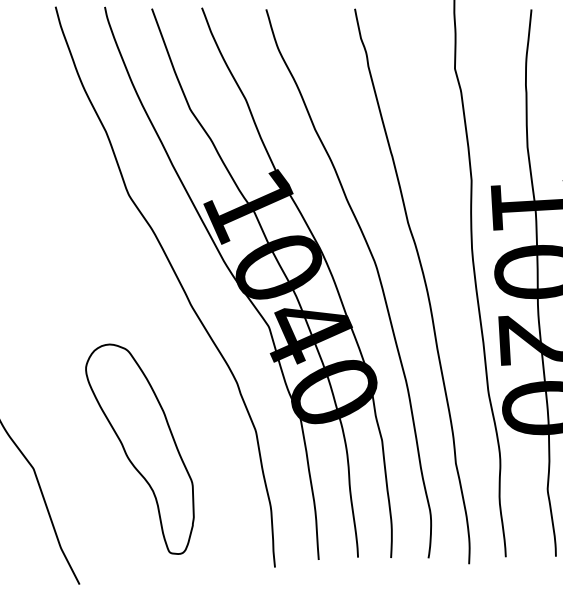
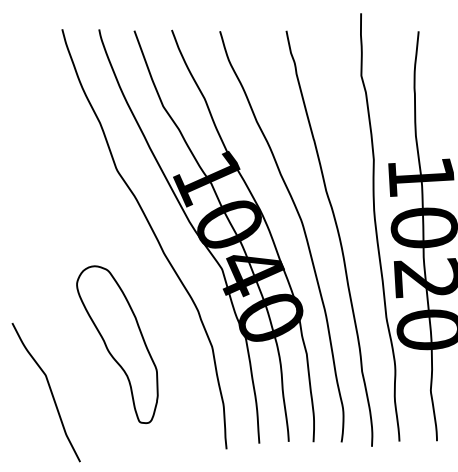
part: (140, 448) -> (117, 344), moved

